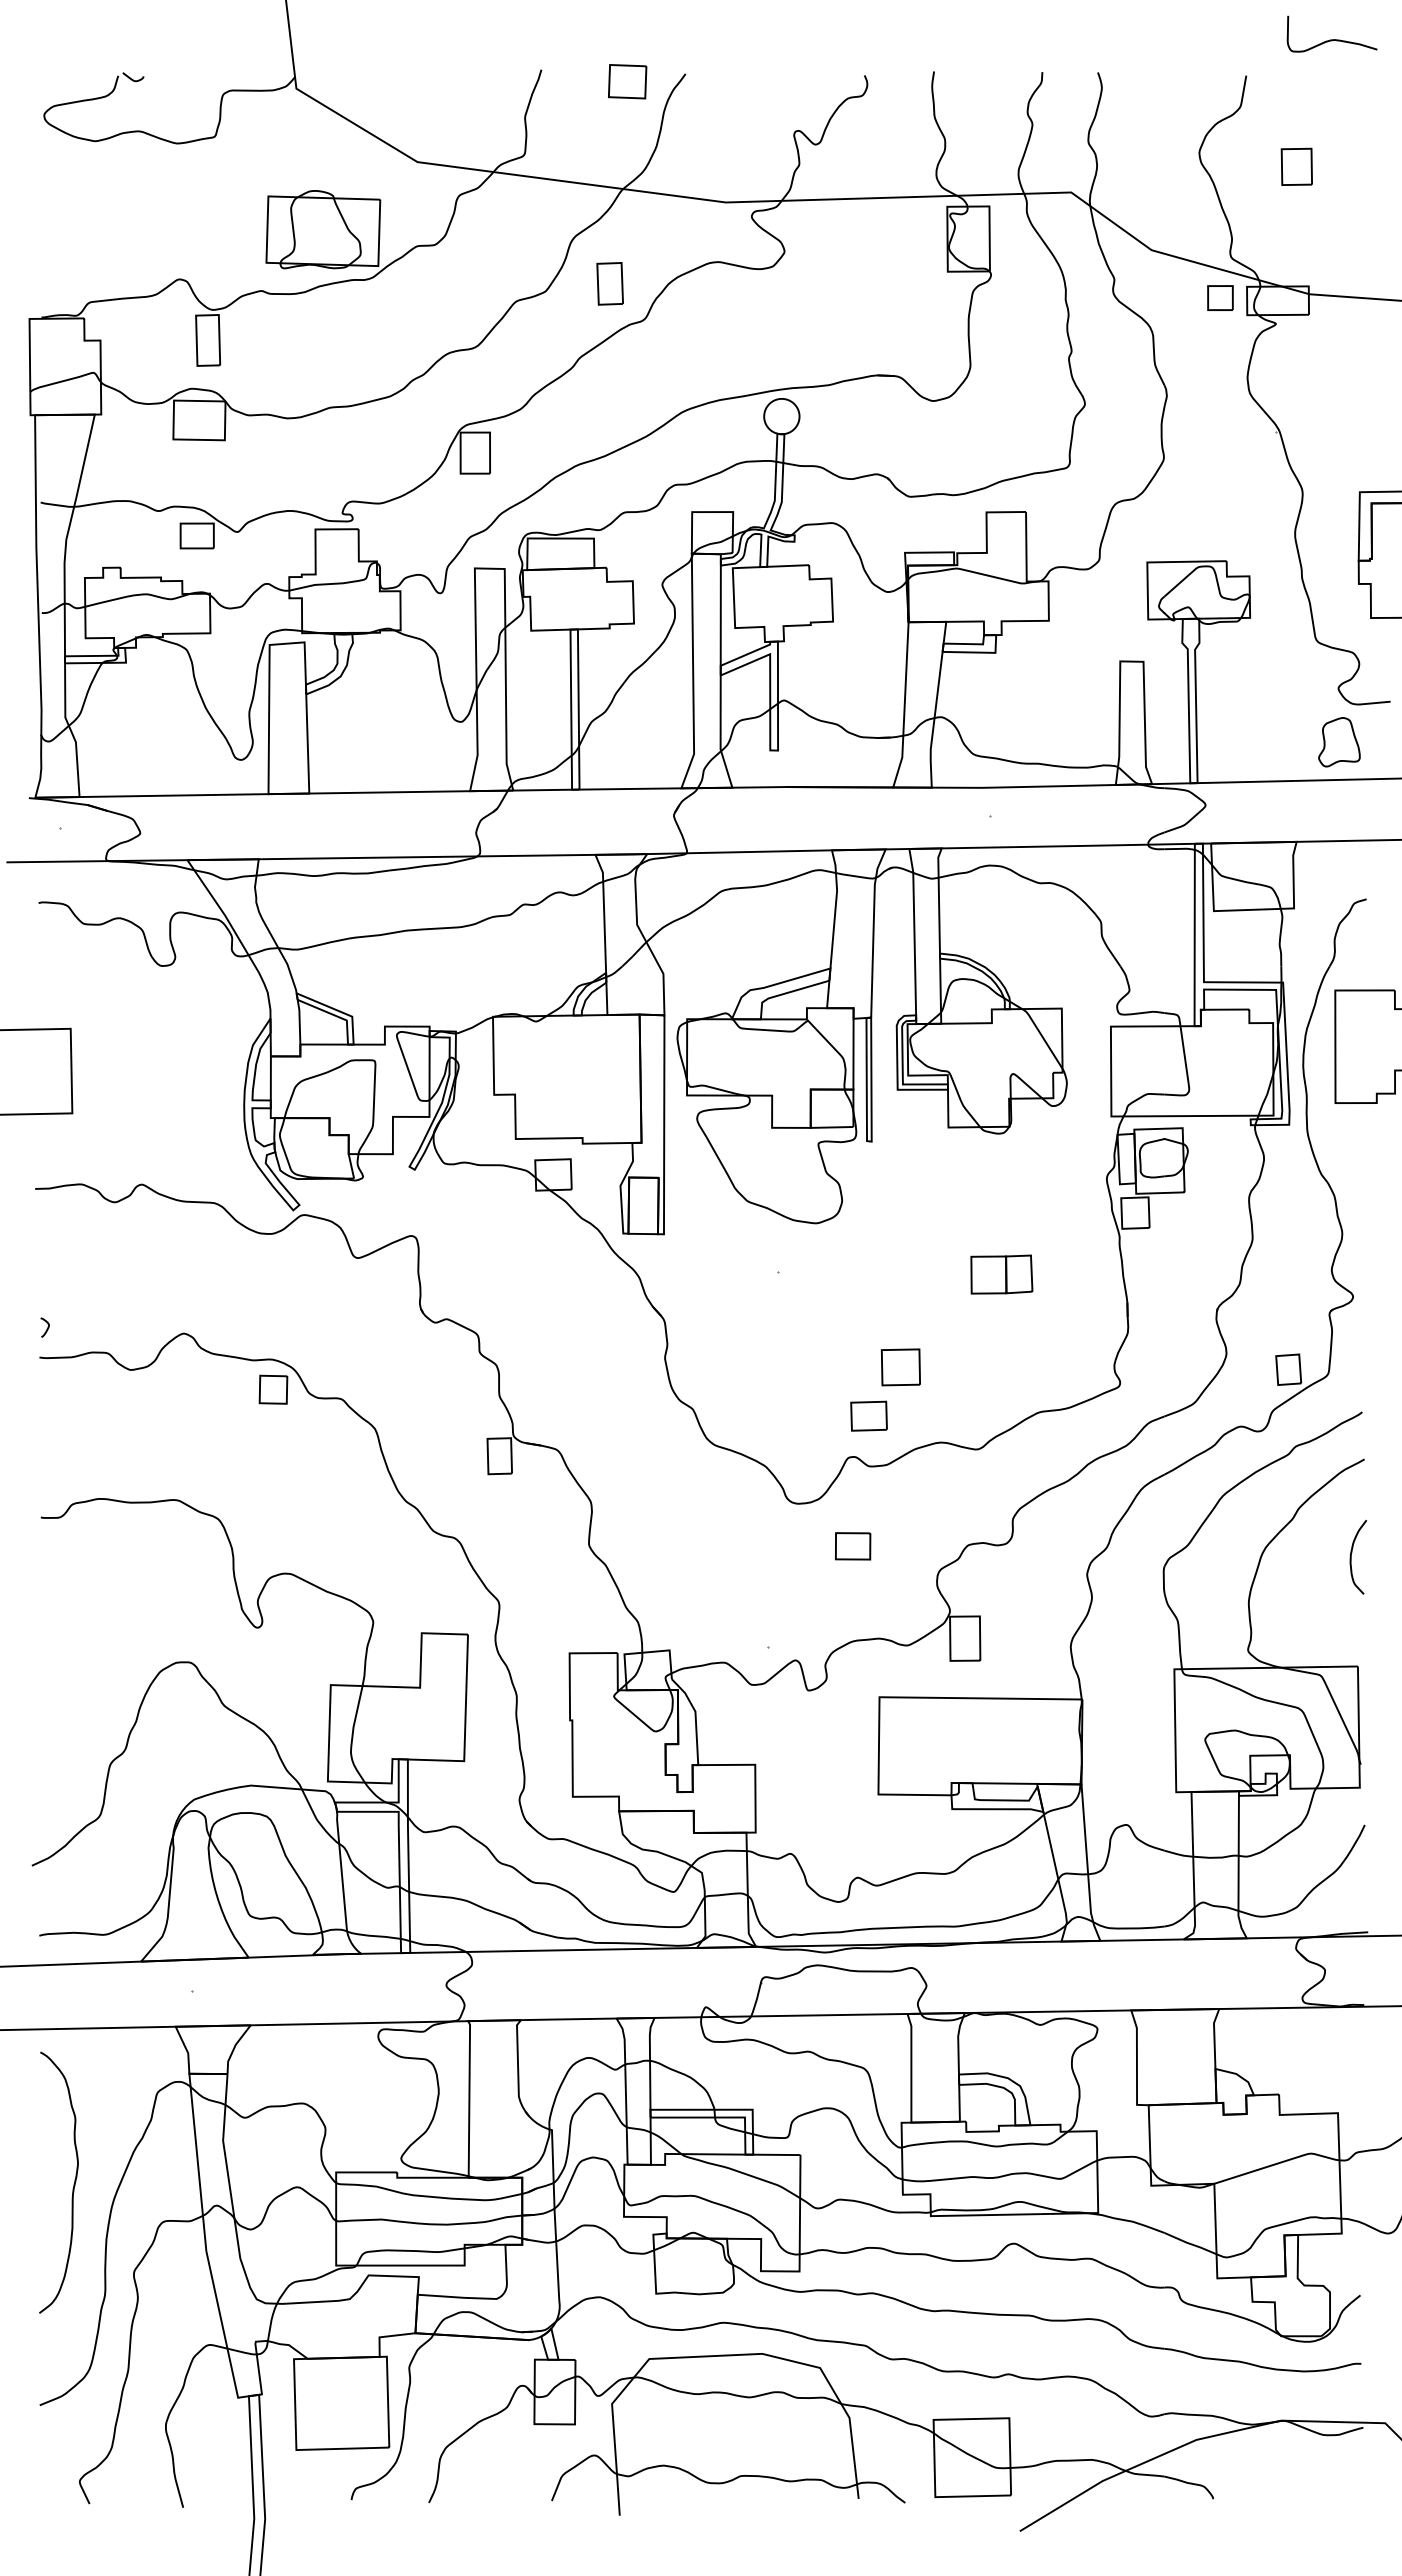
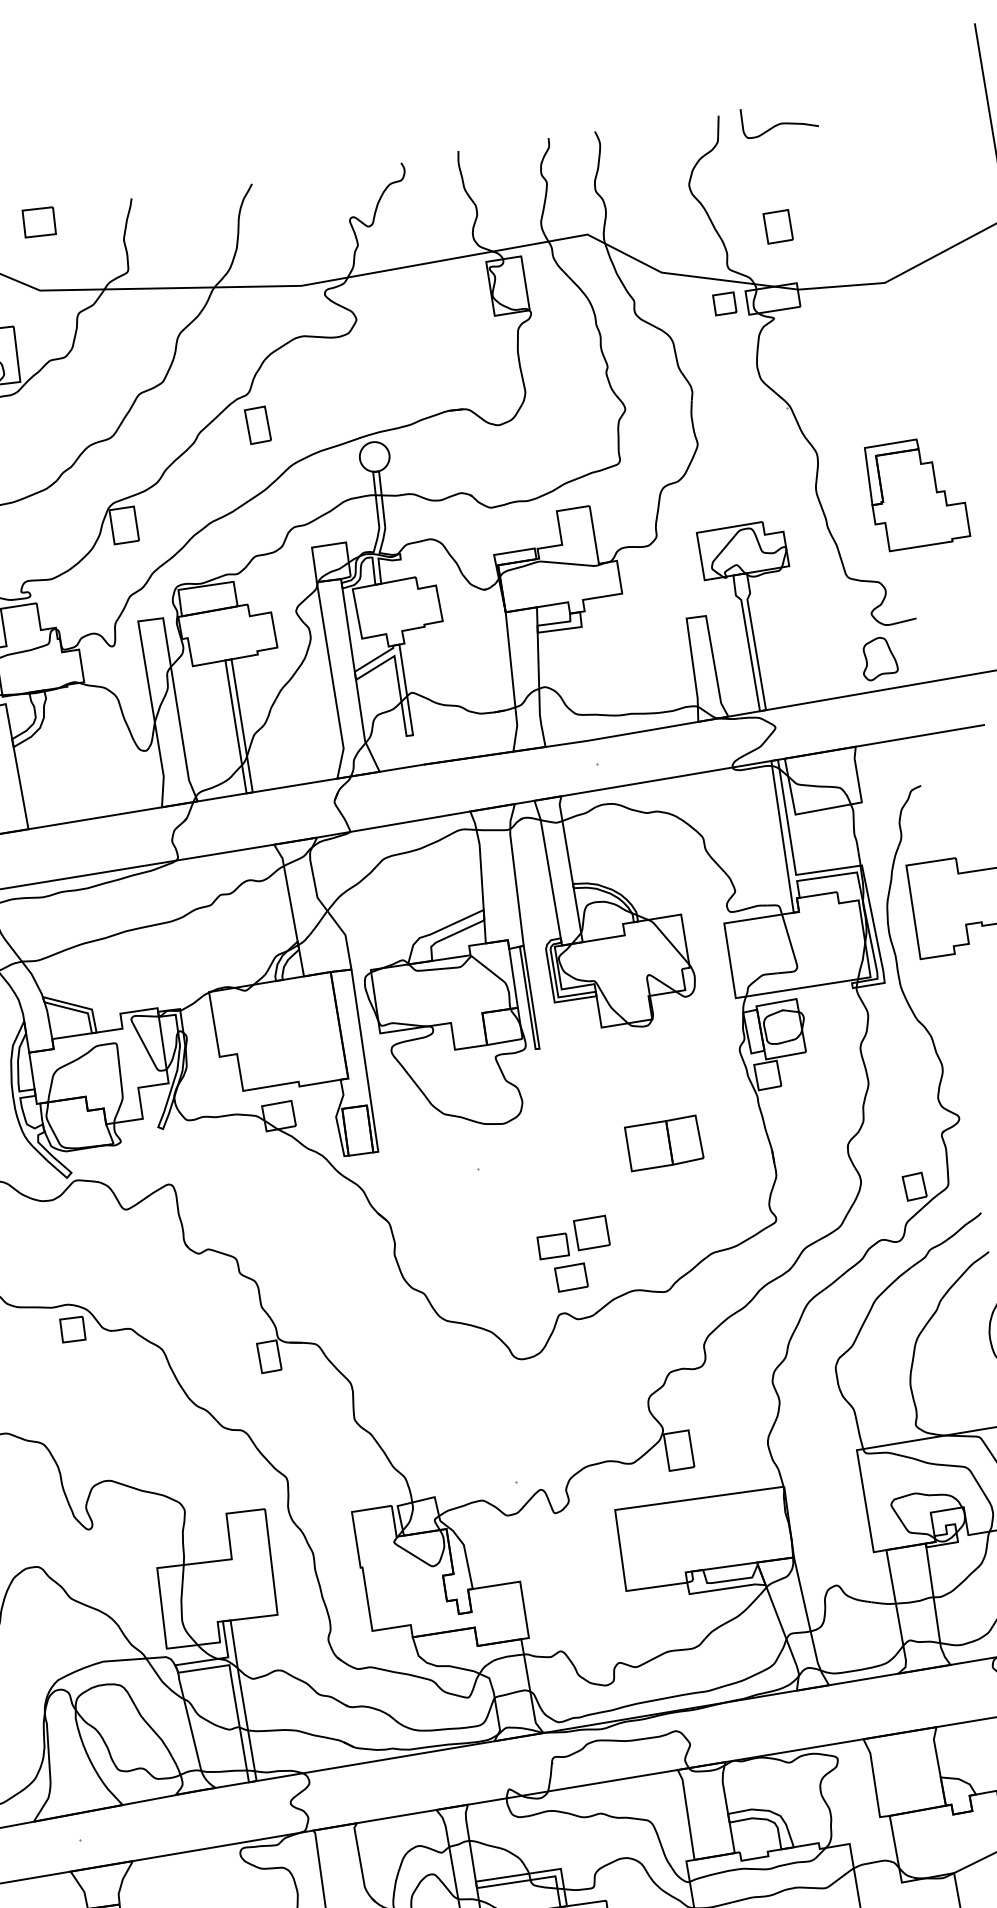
curve: (1331, 39) -> (779, 123), moved
part: (627, 81) -> (39, 222), moved
part: (1296, 166) -> (777, 226), moved
part: (609, 283) -> (257, 425), moved
part: (1001, 1274) -> (664, 1143), size x1.43
part: (853, 1546) -> (553, 1246), moved

